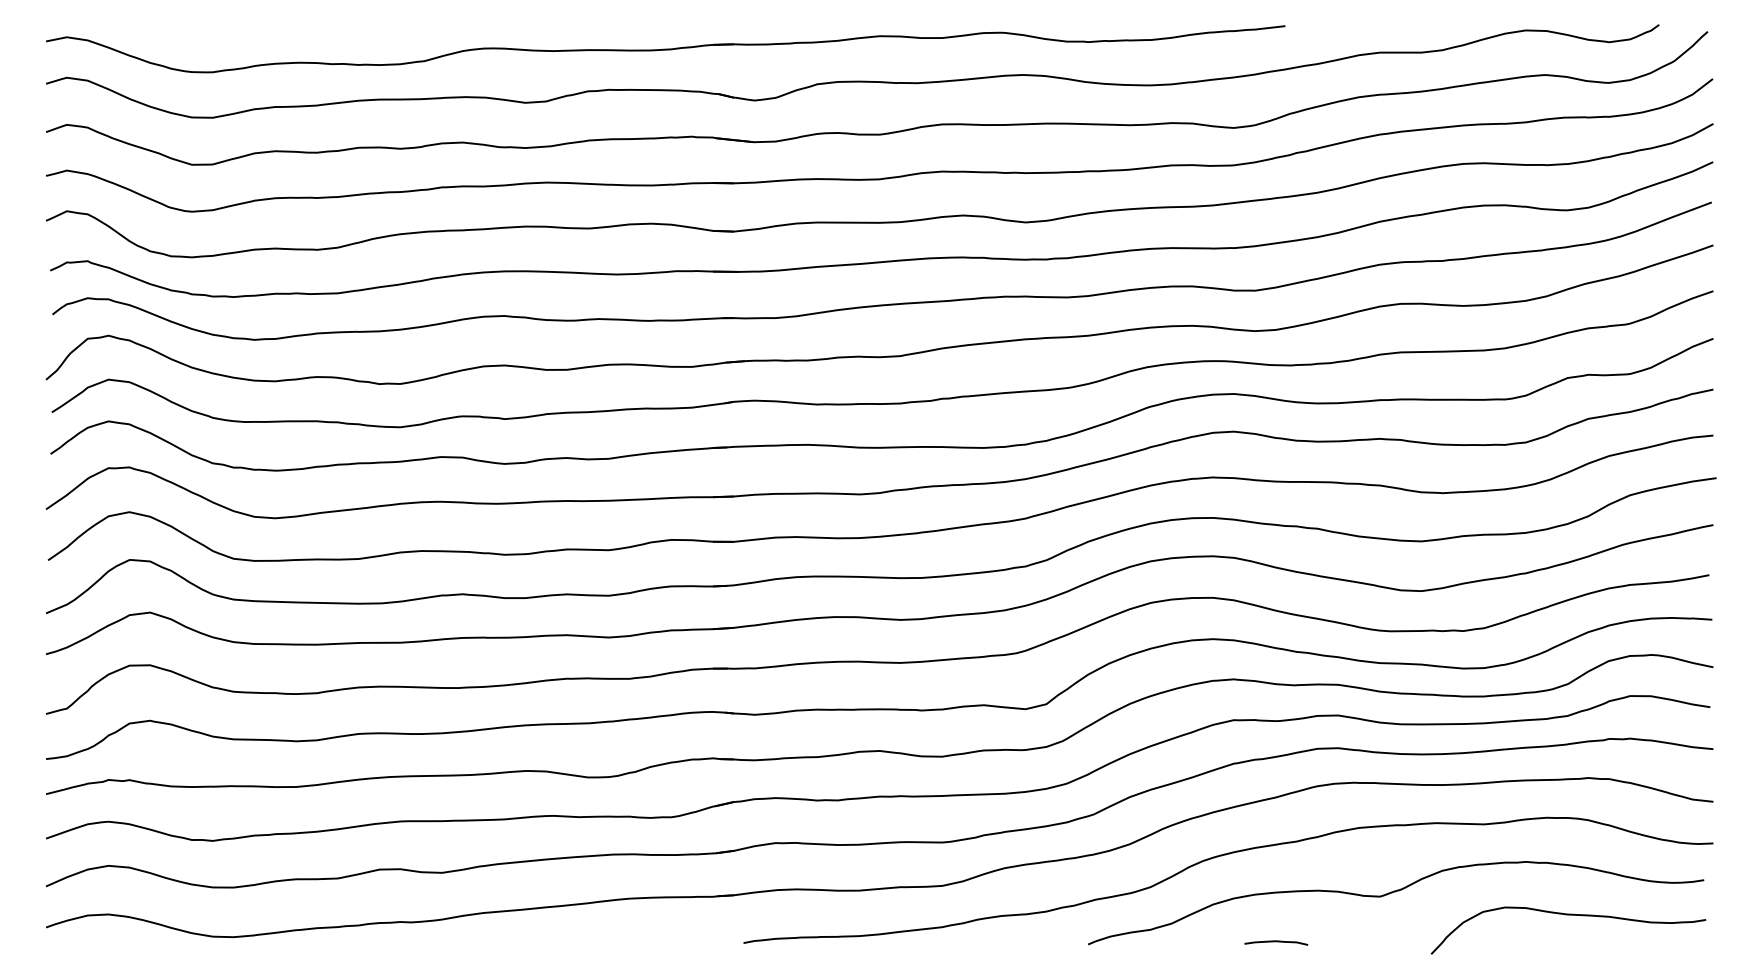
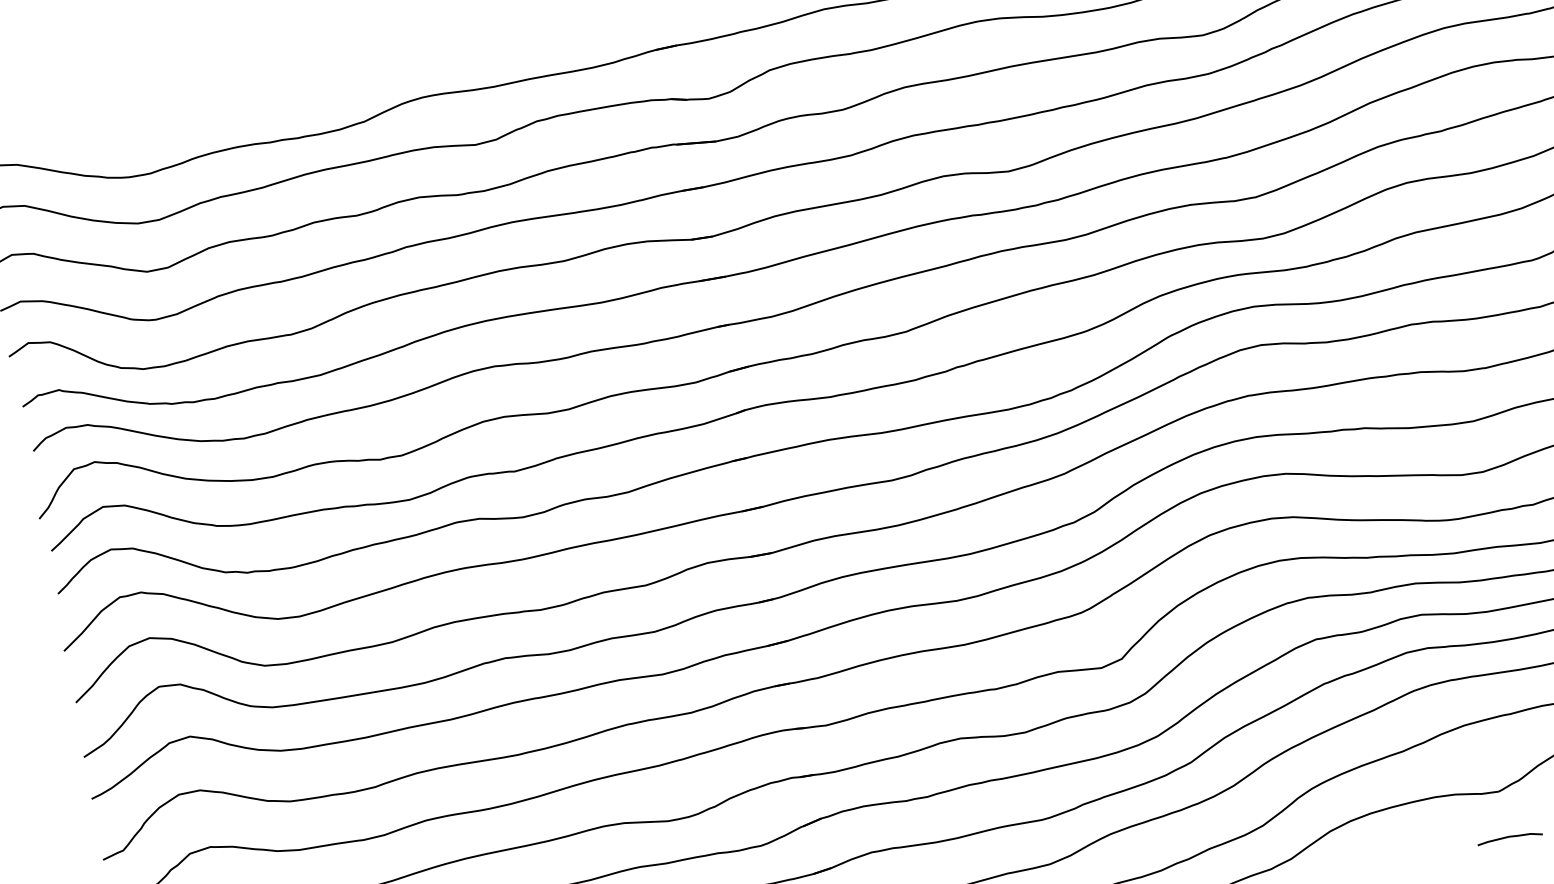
curve: (1276, 942) -> (1510, 837), moved

